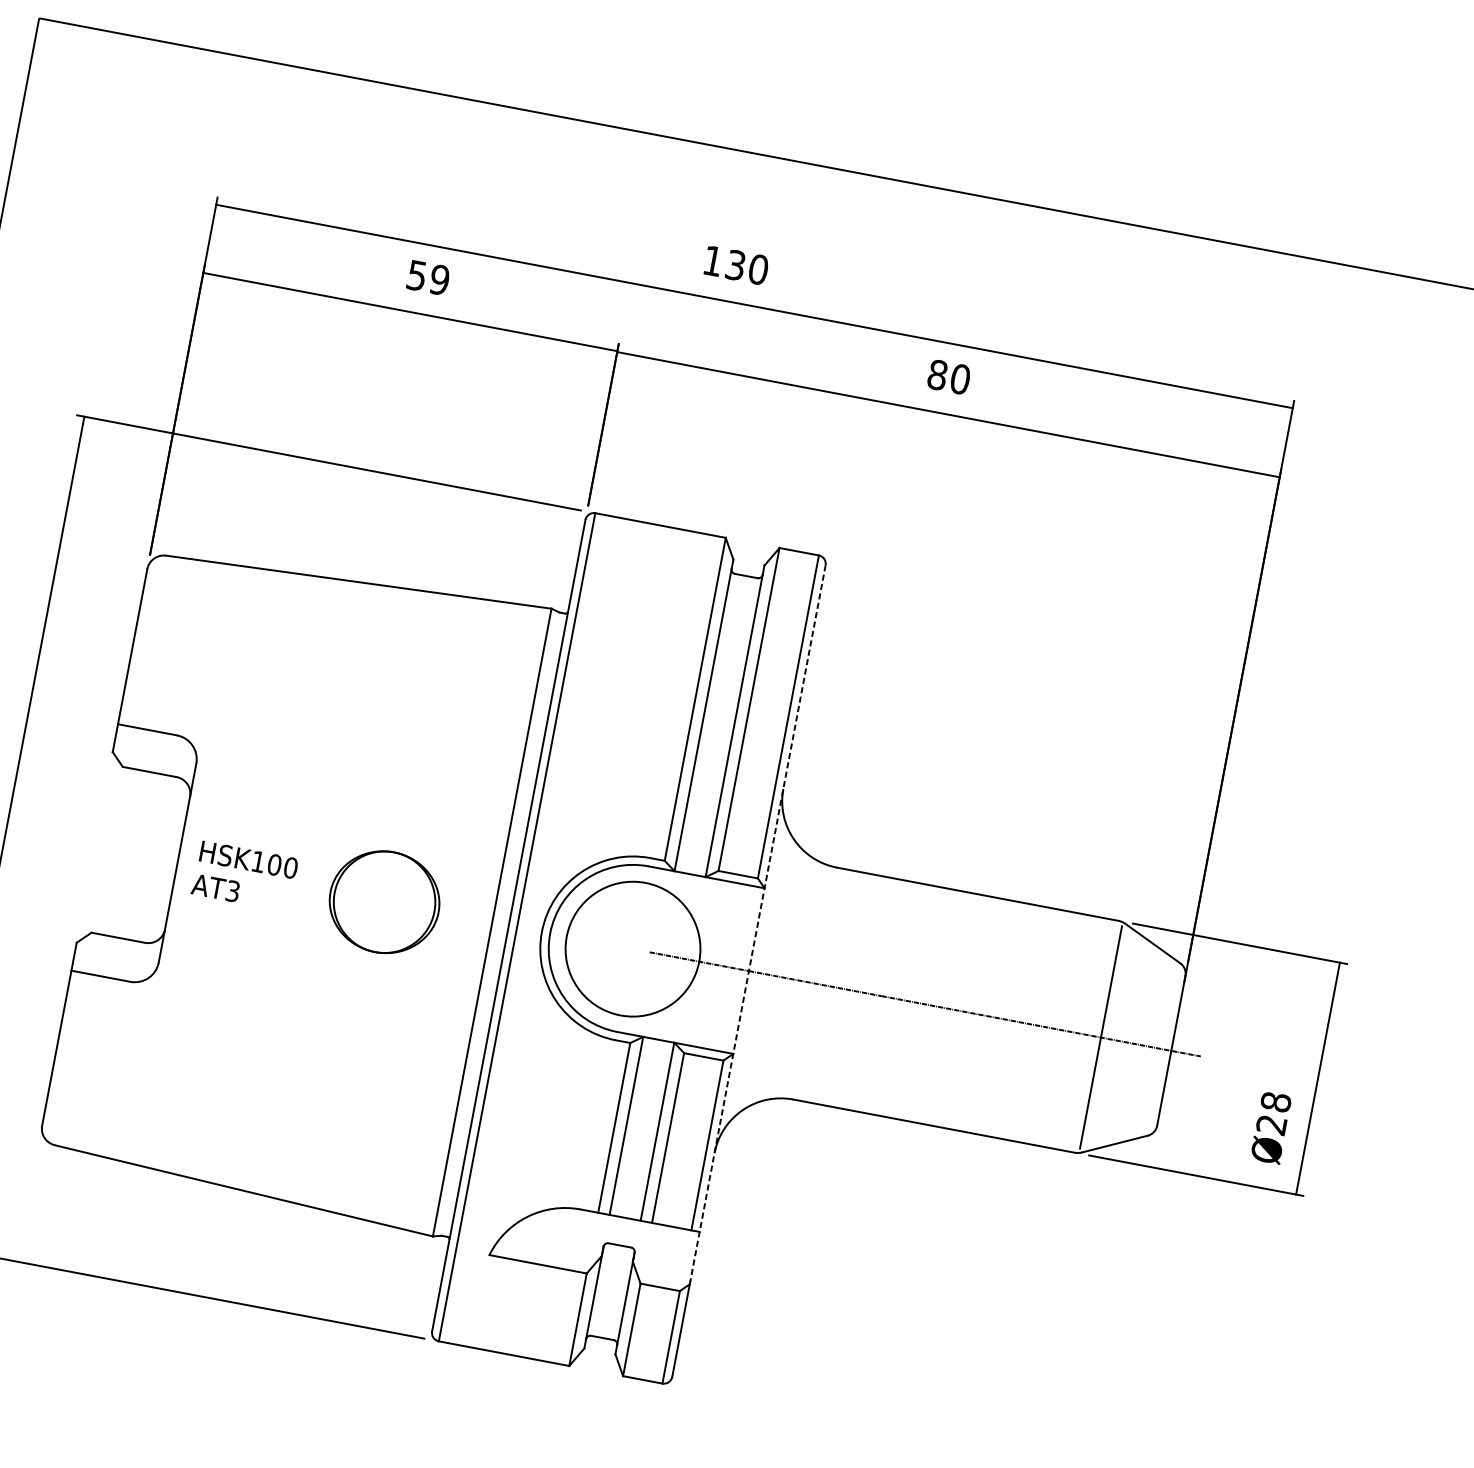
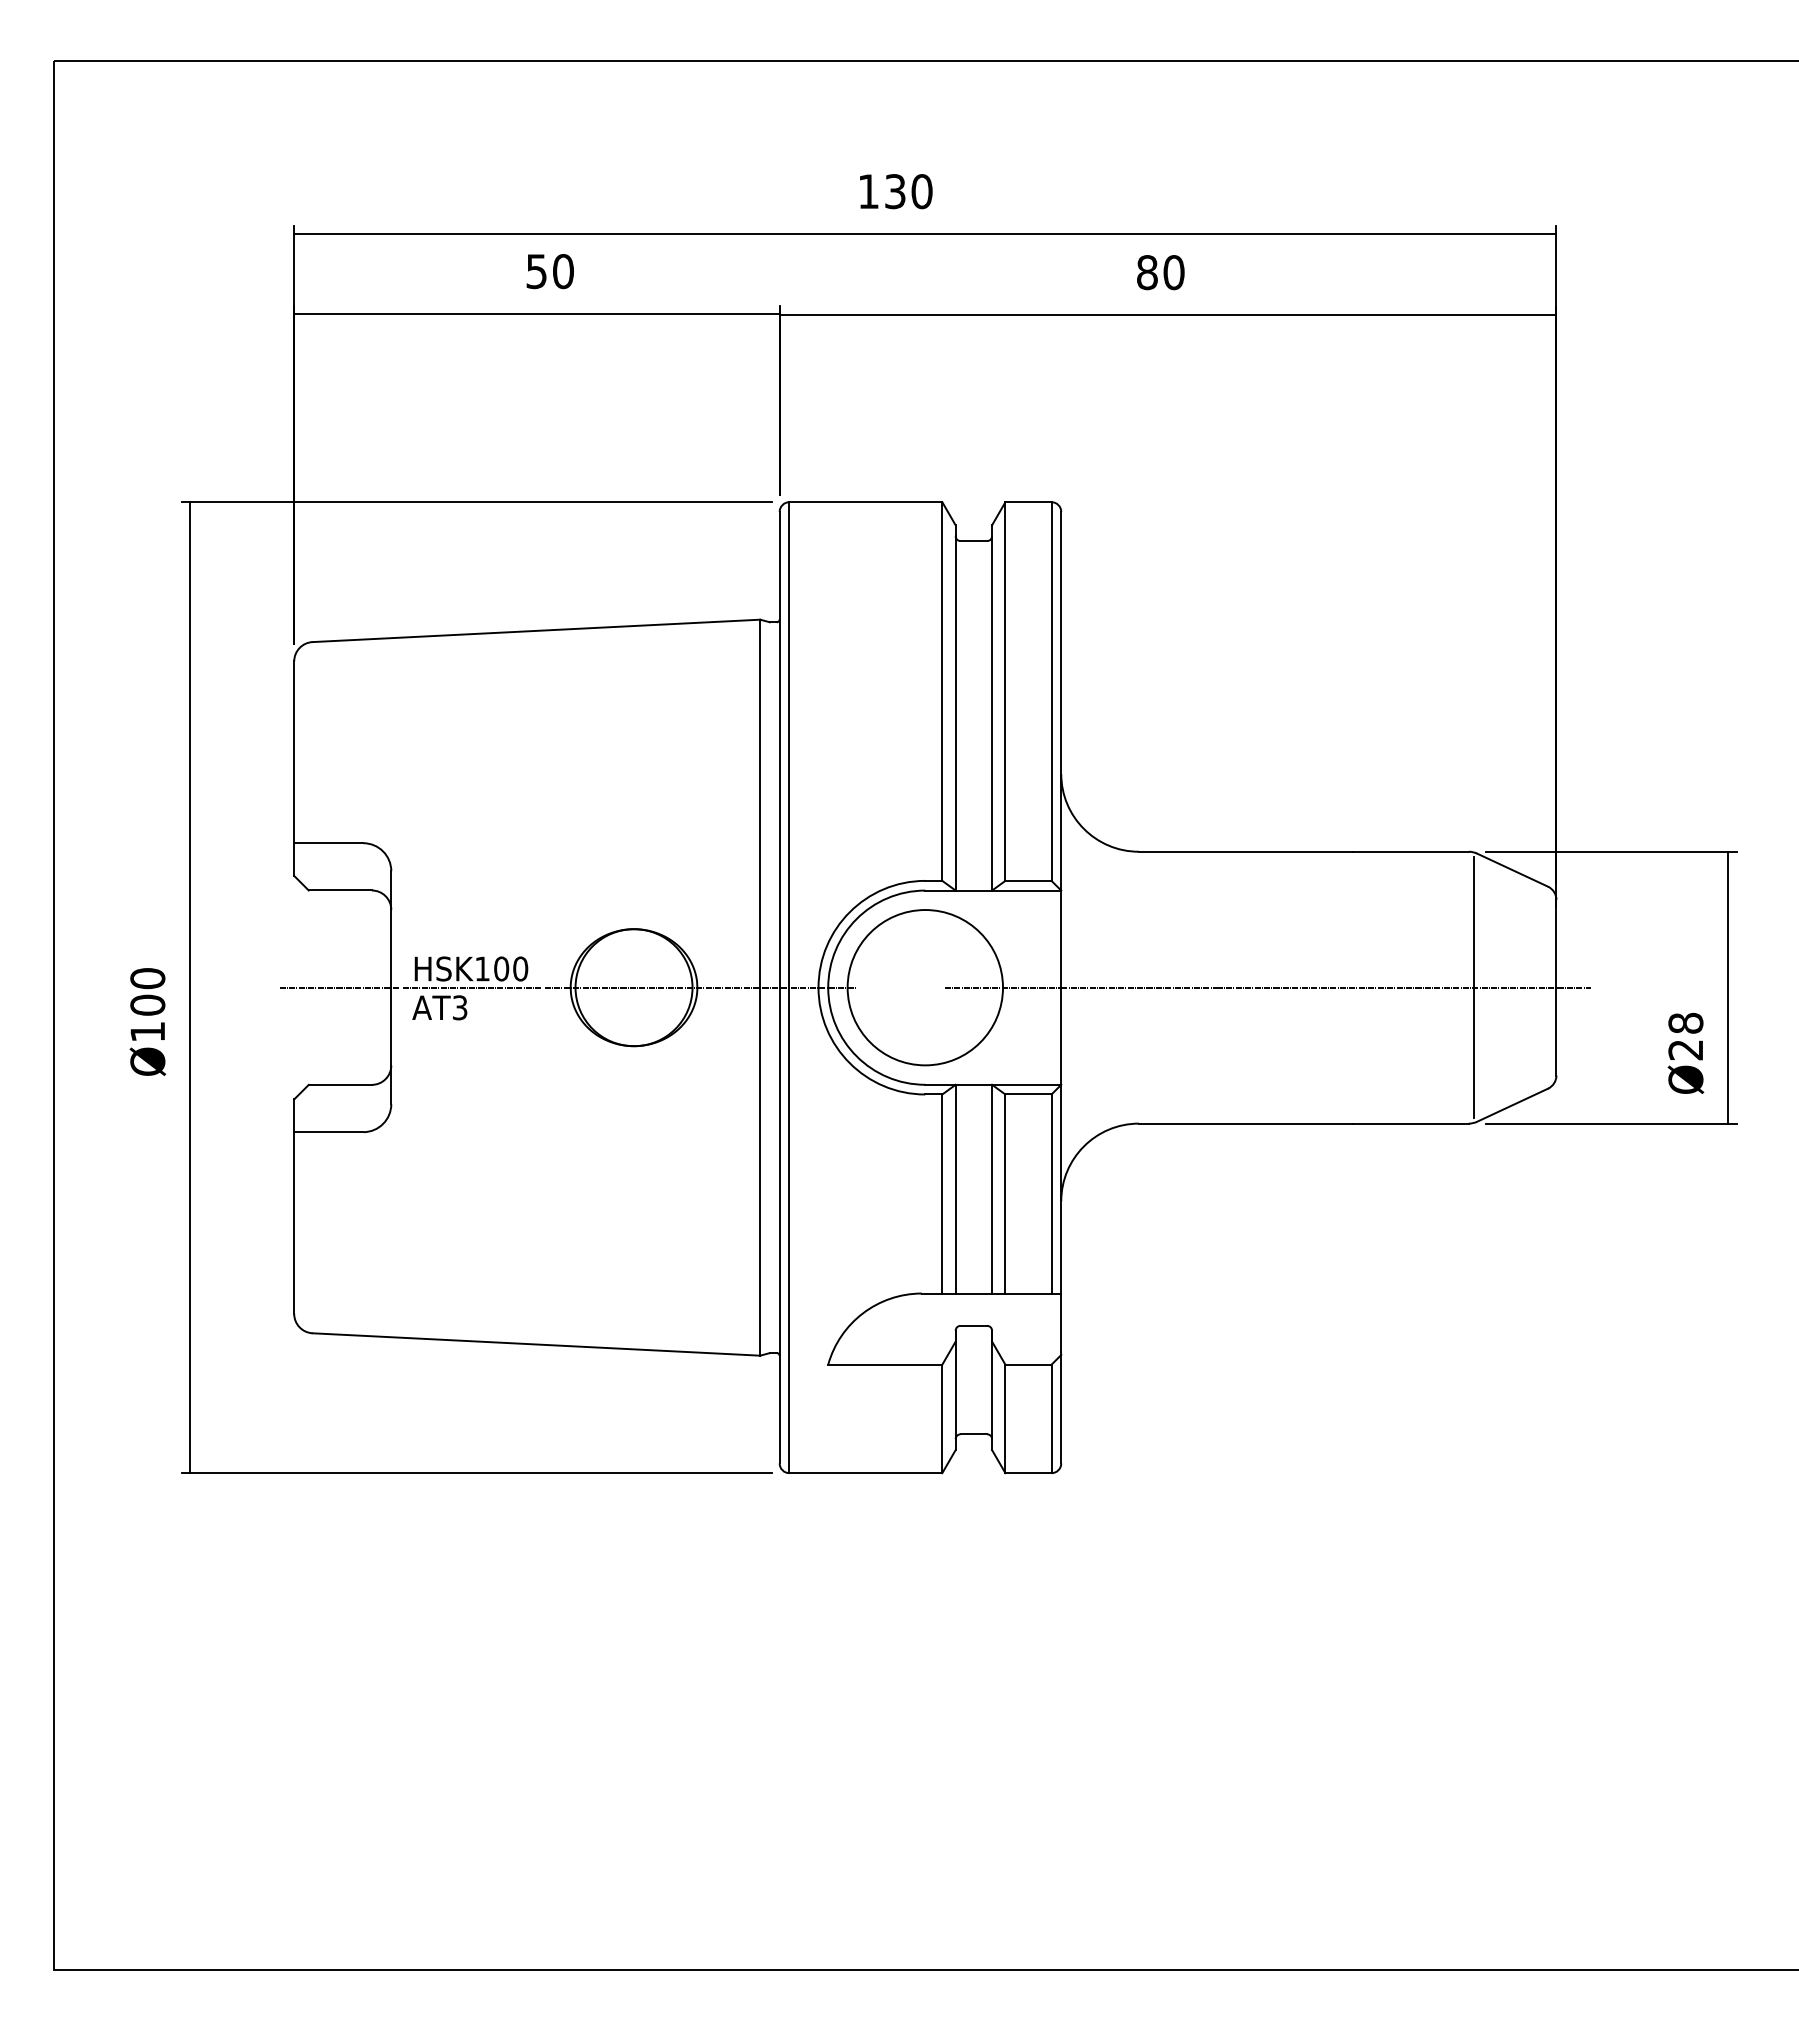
text: (438, 279) -> (562, 271), 59 -> 50
line: (327, 891) -> (567, 987), added
line: (758, 923) -> (1061, 931), dashed -> solid

